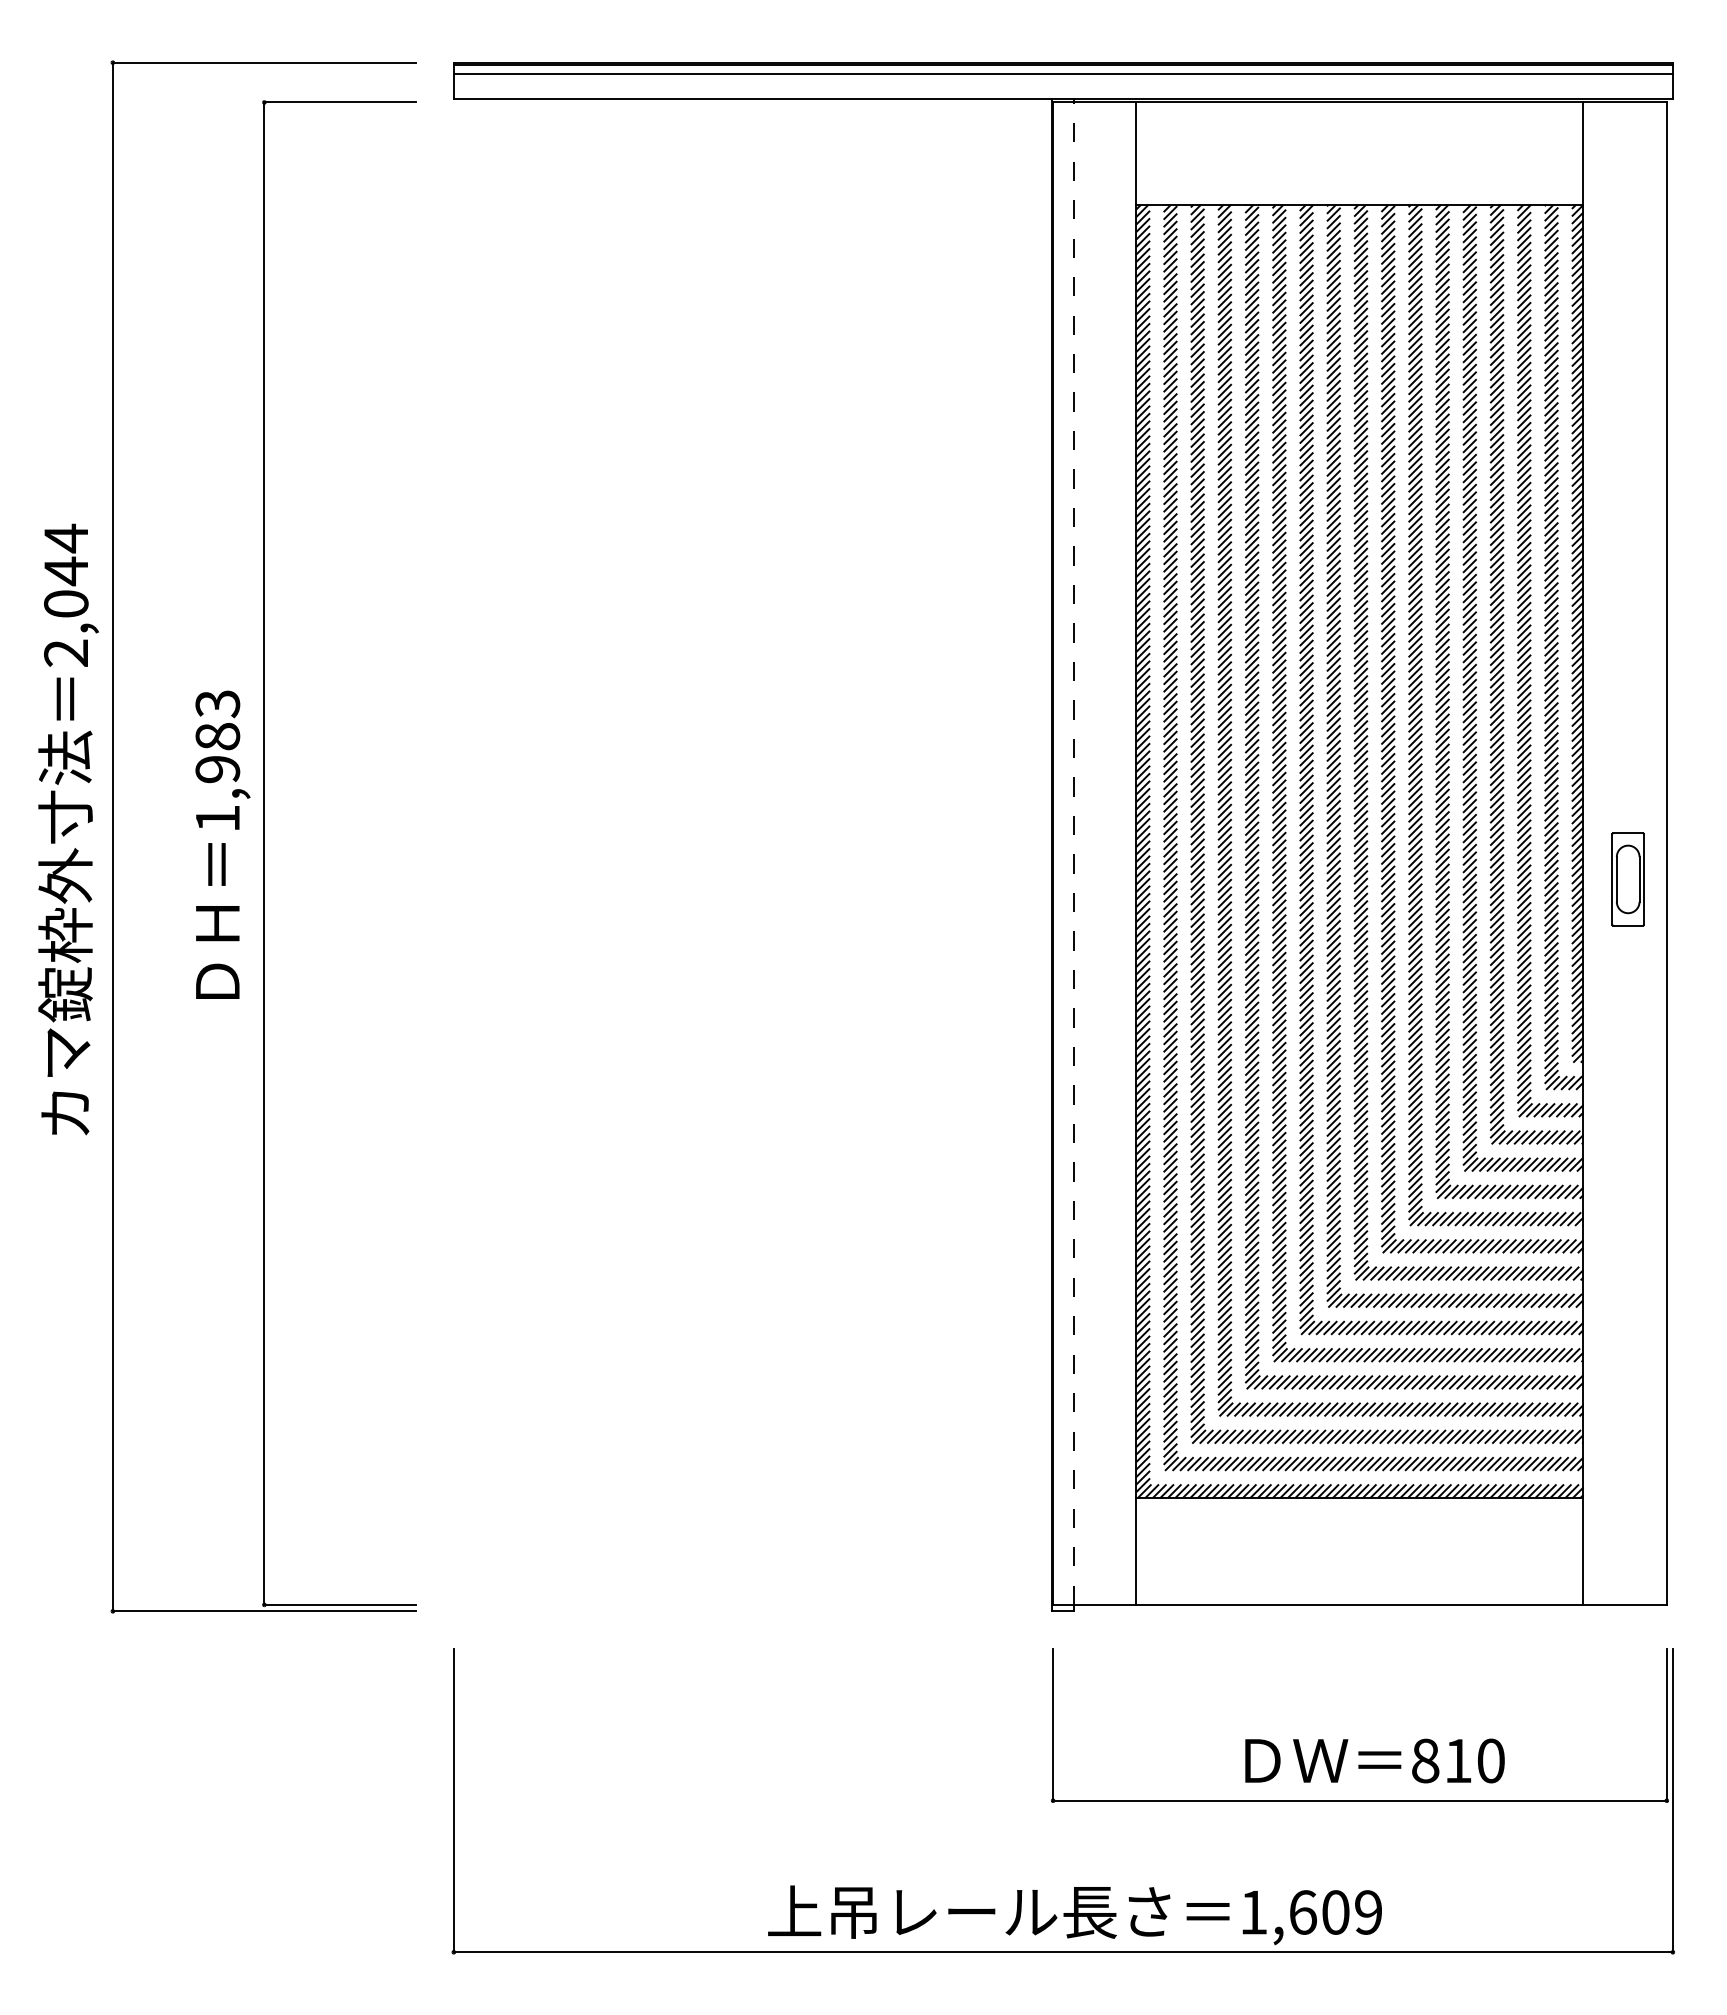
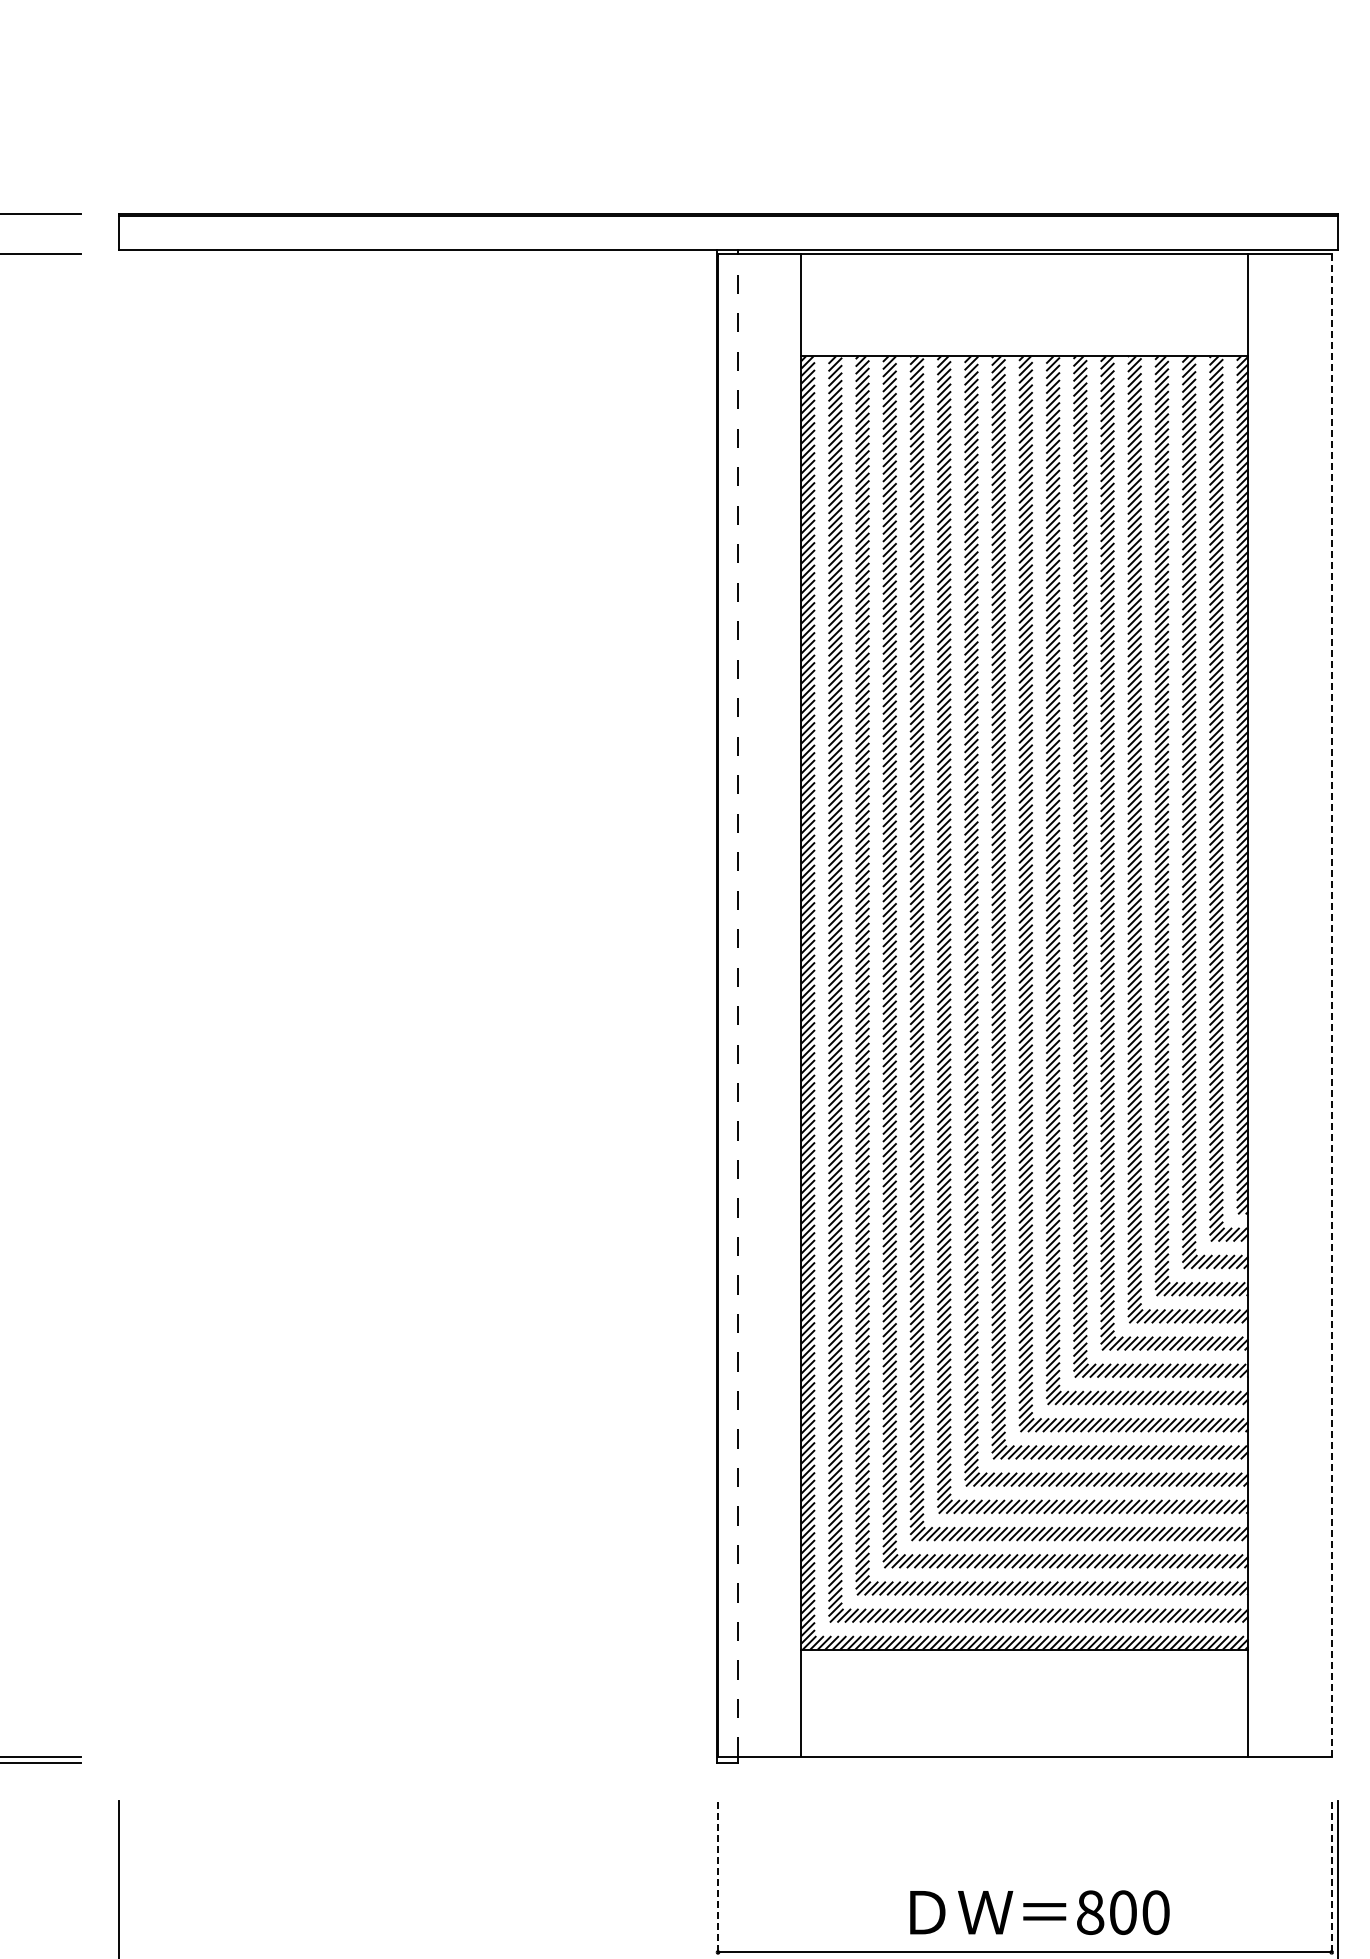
line: (1062, 74) -> (727, 226), removed
line: (1666, 853) -> (1331, 1005), solid -> dashed
part: (1627, 879) -> (1292, 1031), removed
line: (1053, 1724) -> (718, 1876), solid -> dashed
line: (1666, 1724) -> (1331, 1876), solid -> dashed
text: (1458, 1760) -> (1123, 1912), 810 -> 800

